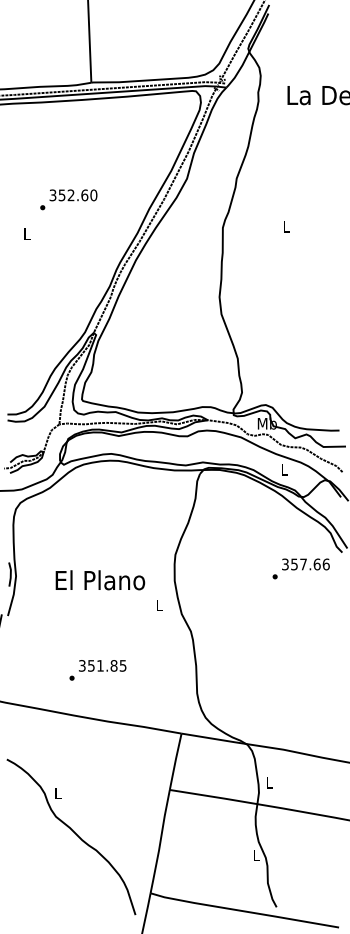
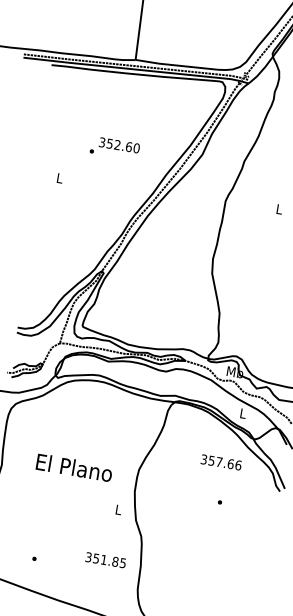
text: (68, 199) -> (114, 148), moved
text: (305, 564) -> (220, 462), moved
text: (100, 580) -> (74, 468), moved
text: (102, 665) -> (105, 559), moved

